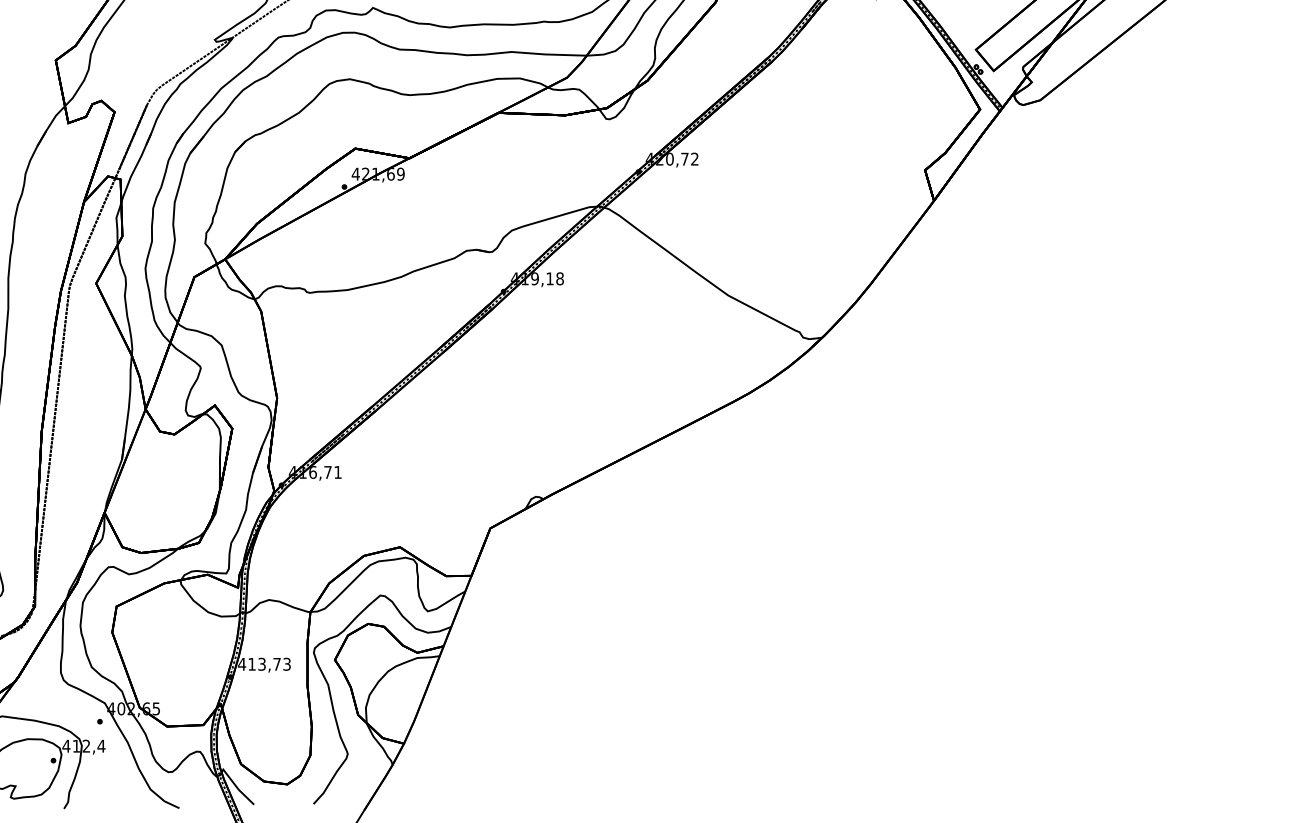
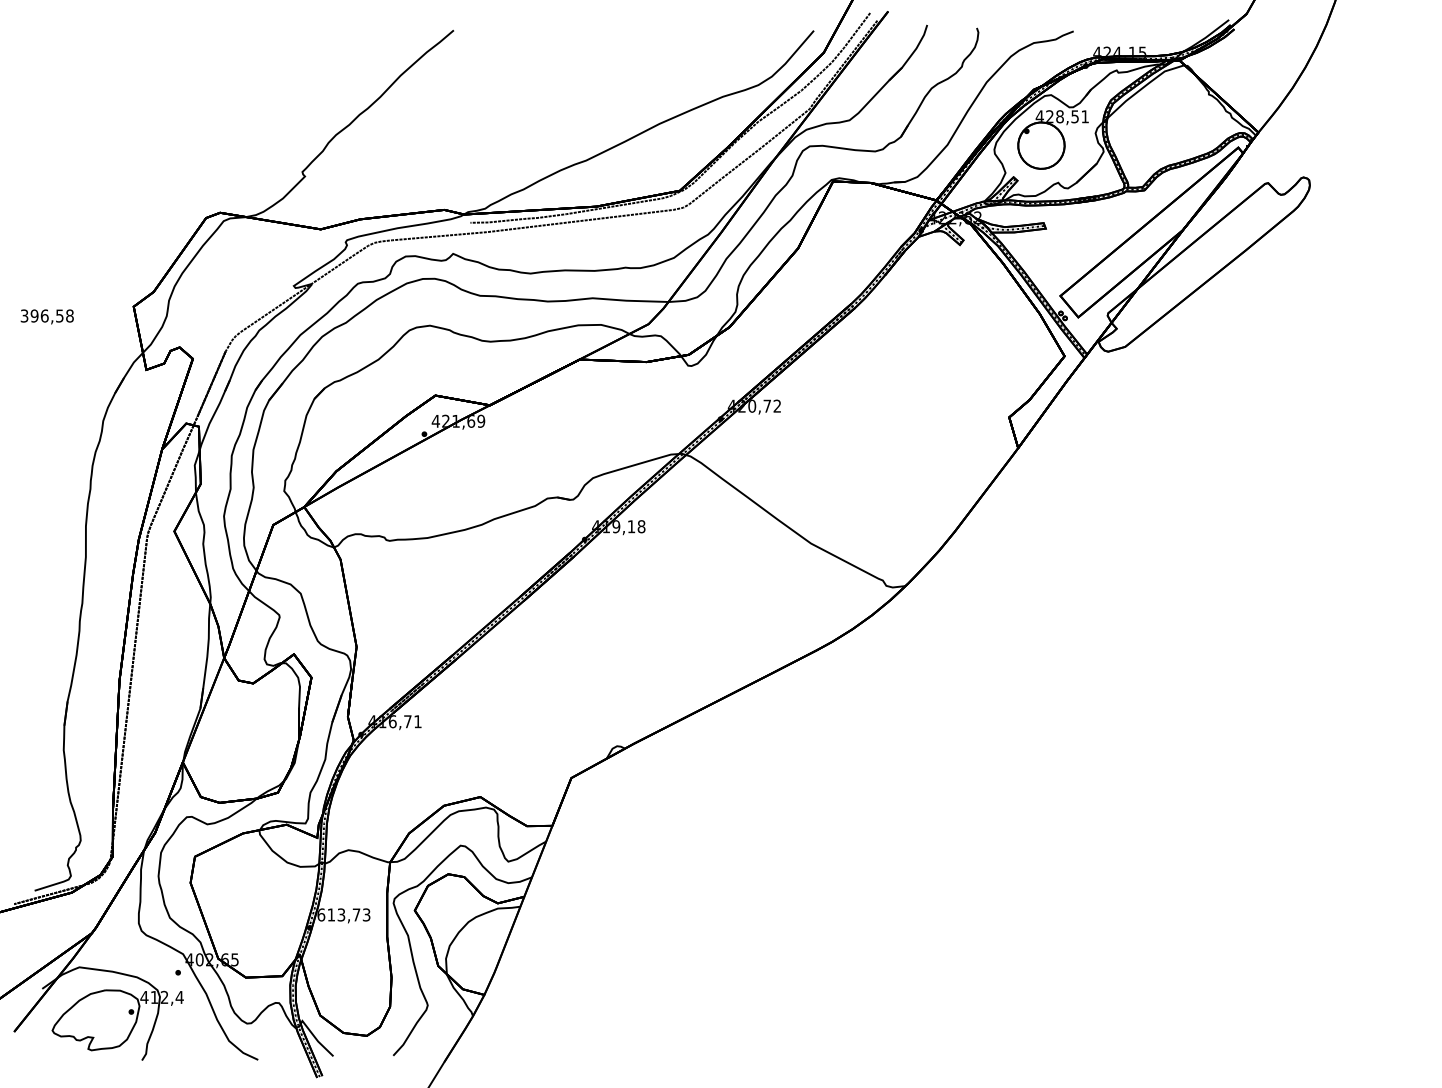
text: (242, 663) -> (321, 914), 413,73 -> 613,73

